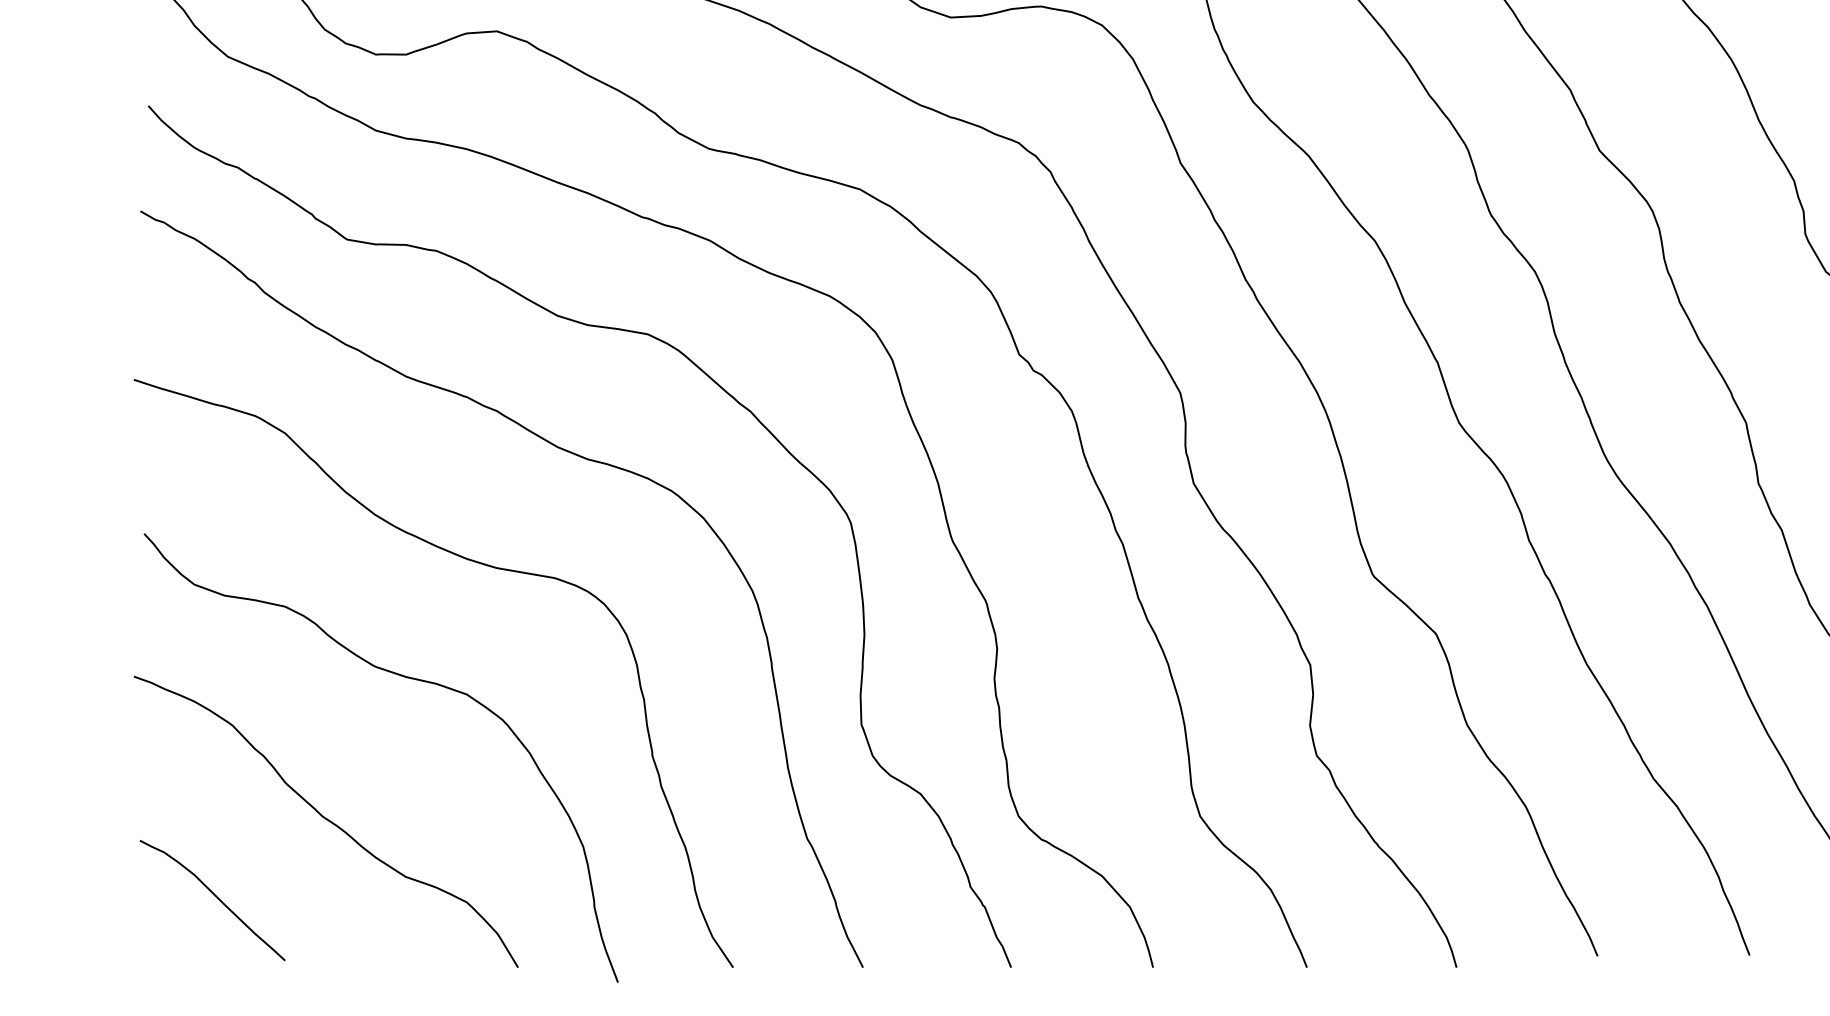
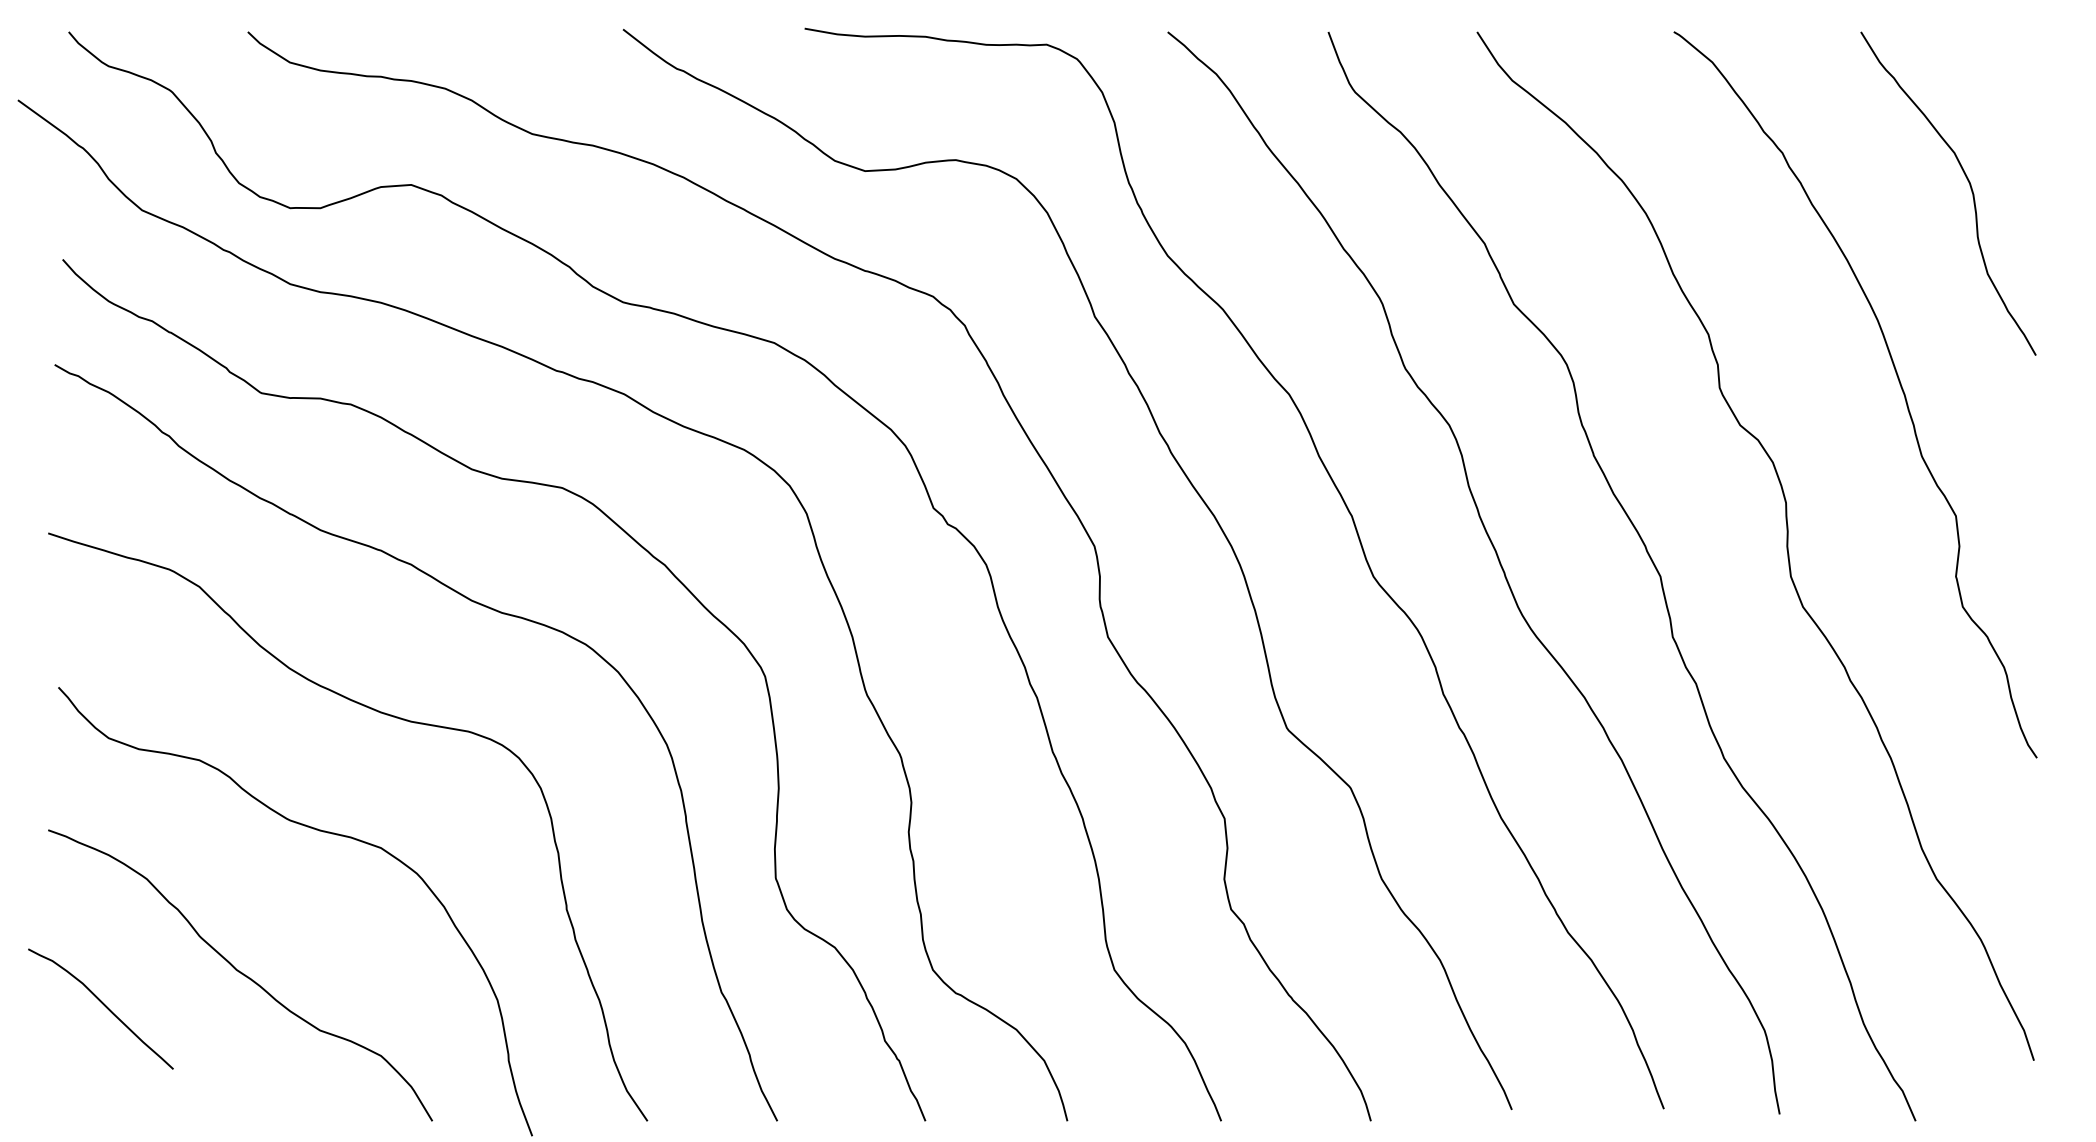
curve: (215, 896) -> (103, 1005), moved

